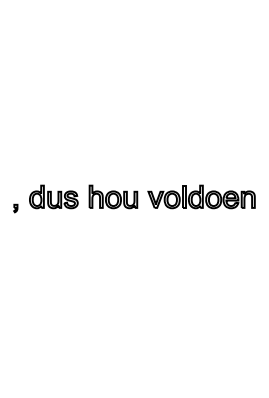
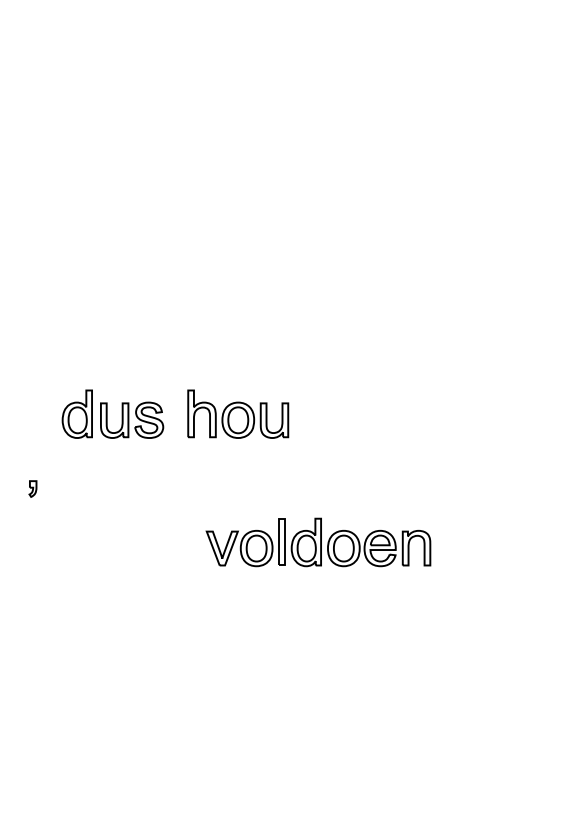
part: (201, 196) -> (318, 541), moved
part: (15, 208) -> (32, 488), moved

